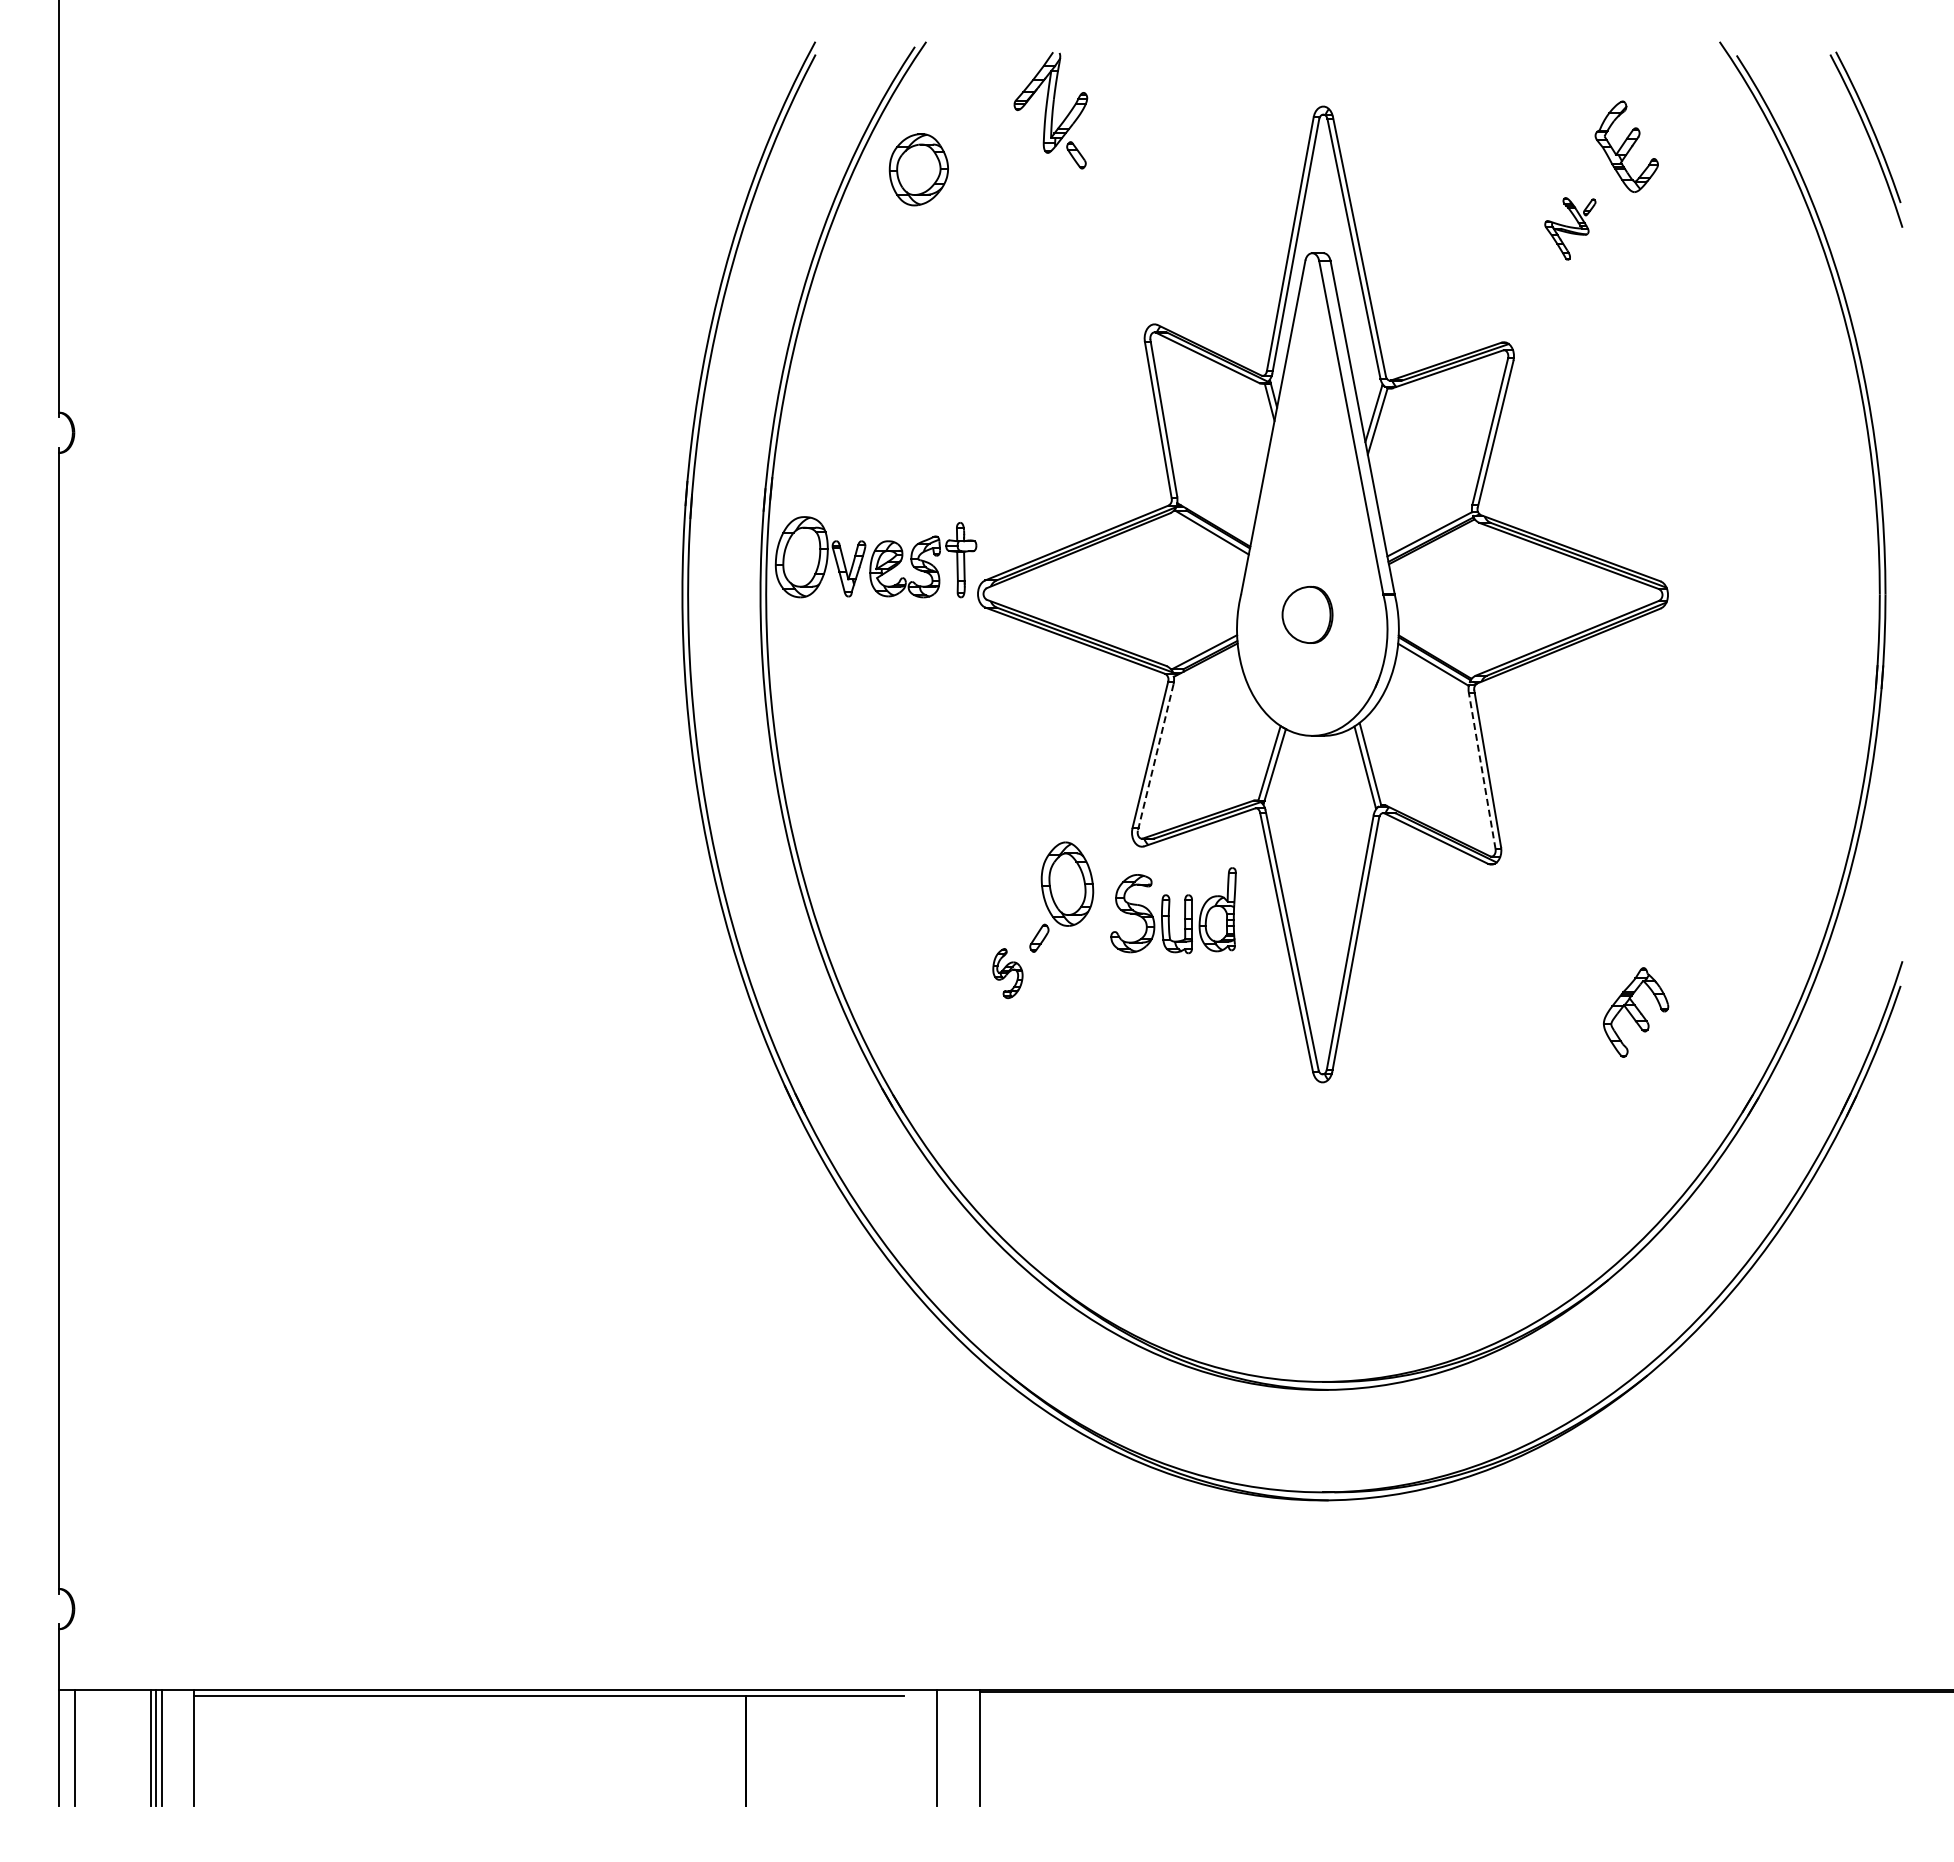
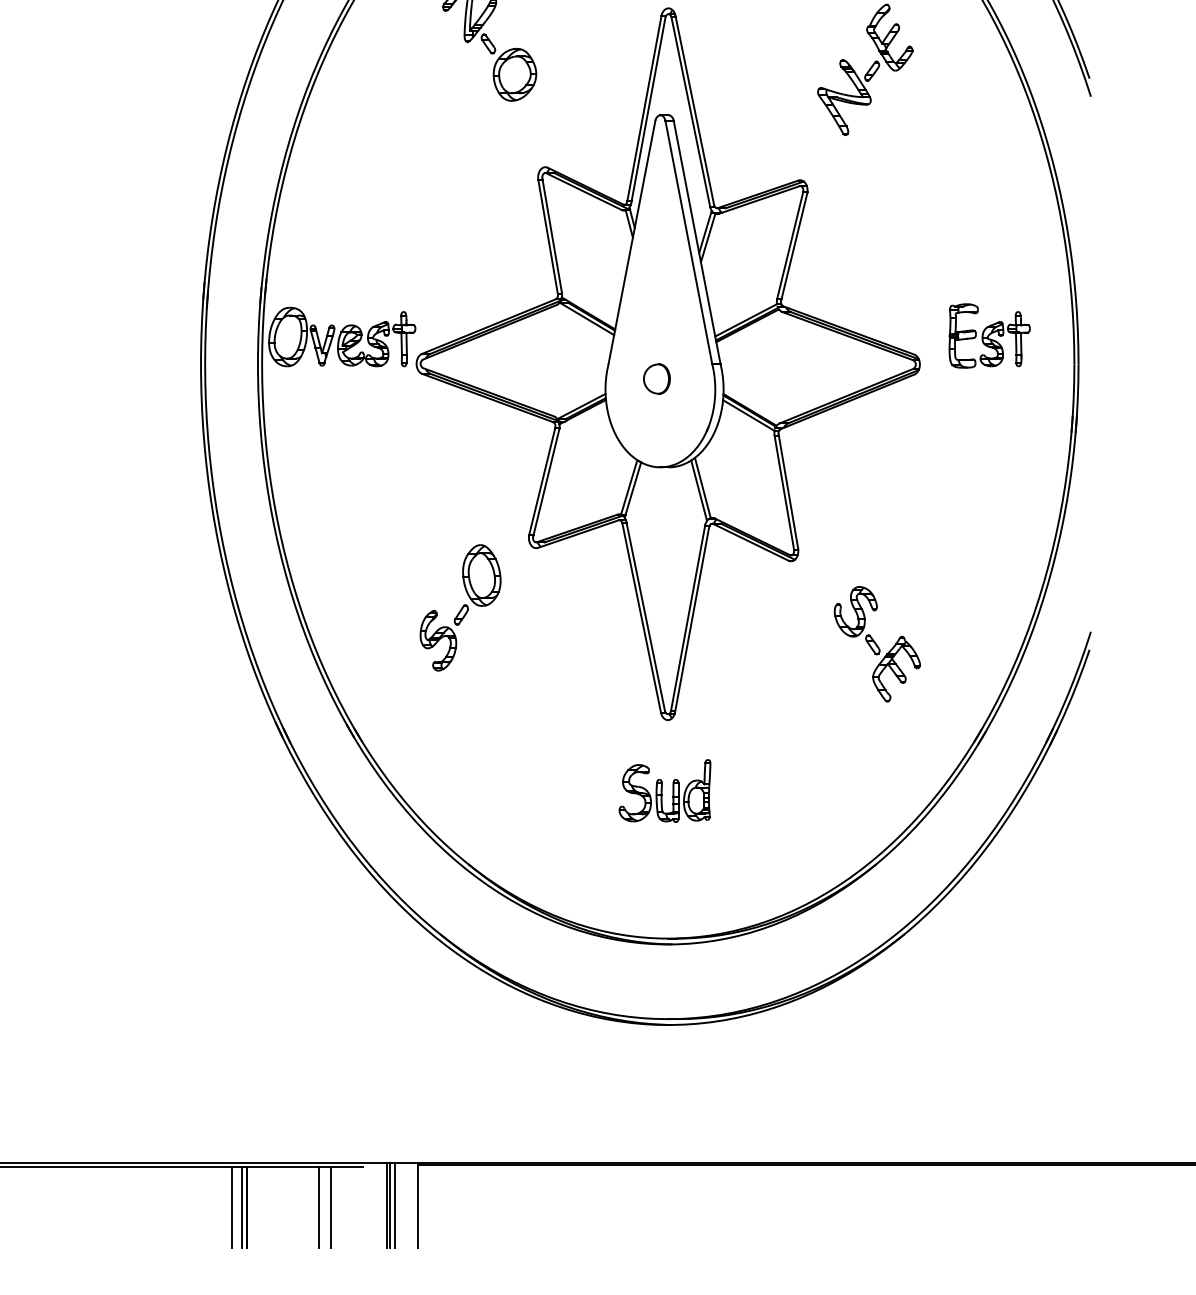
part: (918, 169) -> (514, 74), moved
part: (1570, 228) -> (848, 97), size x1.67
part: (1763, 555) -> (989, 335), added
part: (1307, 614) -> (656, 378), size x0.71
line: (1155, 758) -> (546, 483), dashed -> solid
line: (1482, 770) -> (784, 492), dashed -> solid
part: (1173, 910) -> (664, 790), moved
part: (1581, 945) -> (856, 620), added
part: (1007, 973) -> (438, 640), size x1.67
line: (941, 1747) -> (389, 1205), added
line: (948, 1747) -> (395, 1205), added
line: (725, 1750) -> (232, 1207), added
line: (738, 1750) -> (241, 1207), added
line: (844, 1750) -> (319, 1207), added
line: (860, 1750) -> (330, 1207), added

